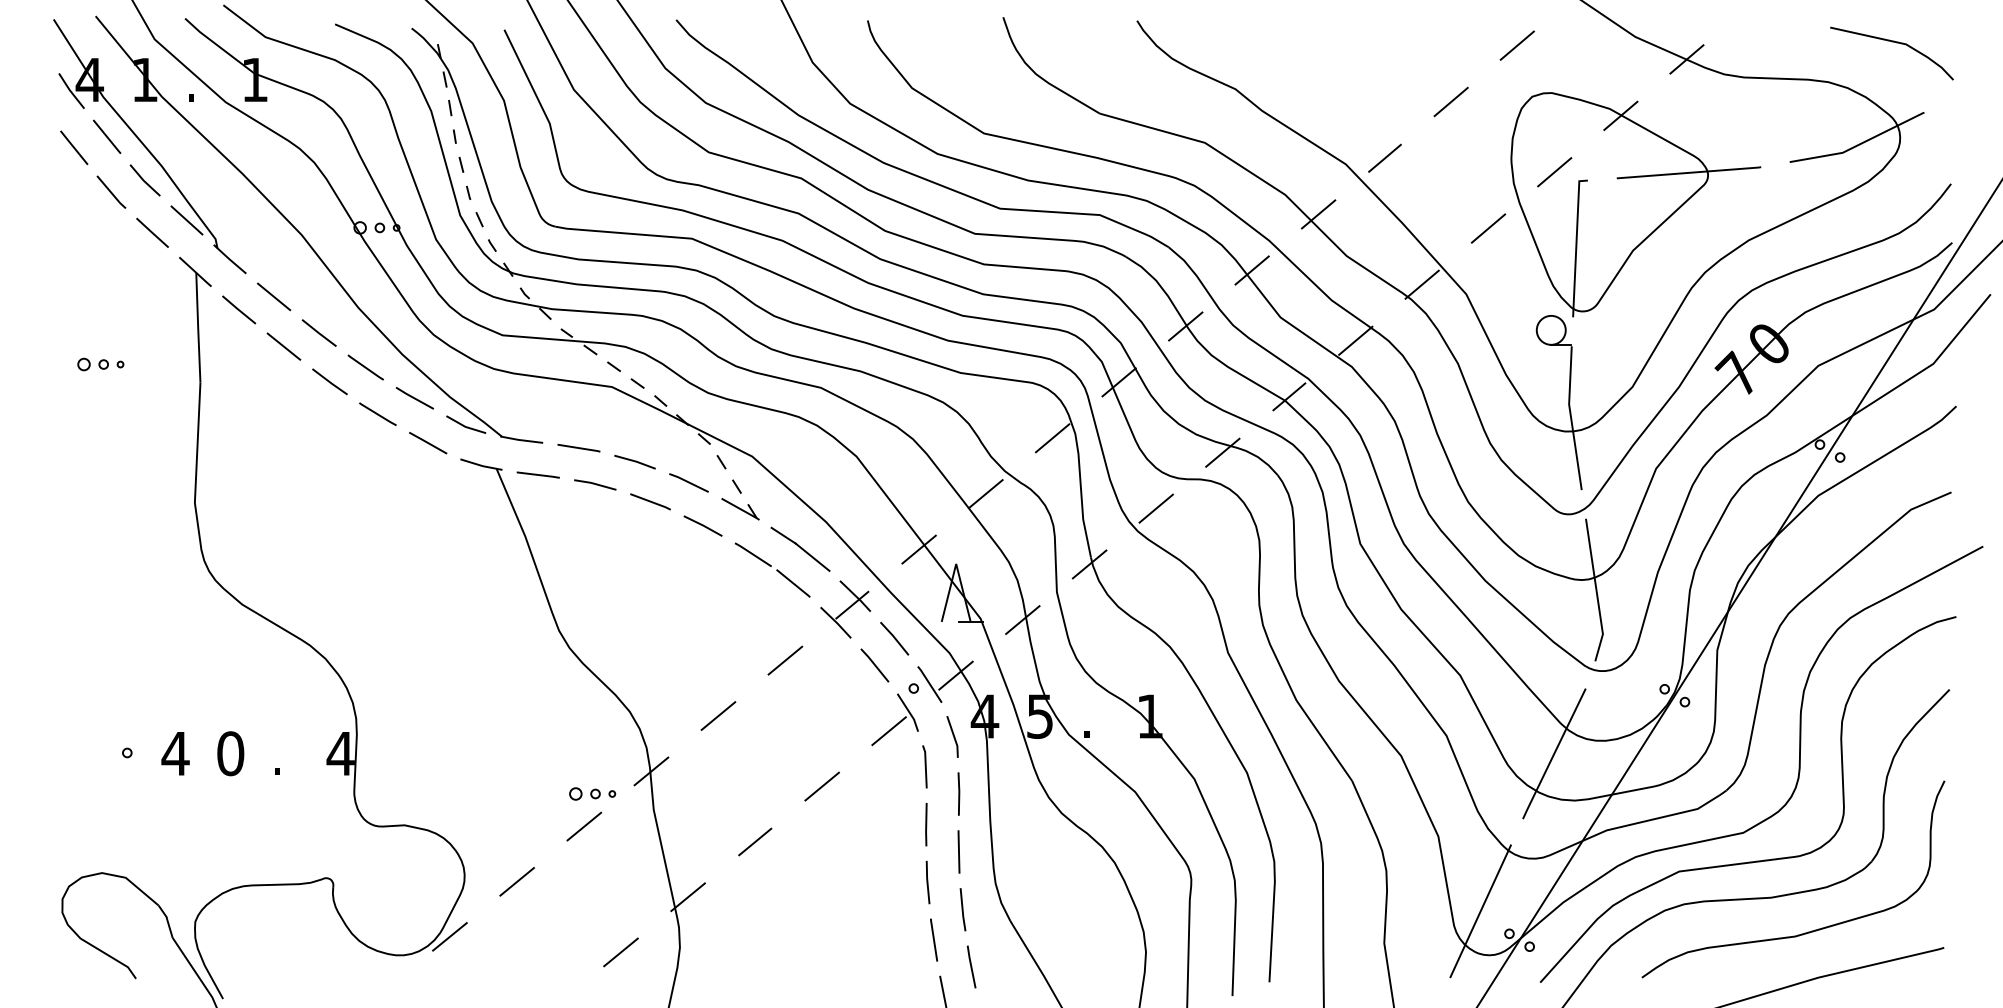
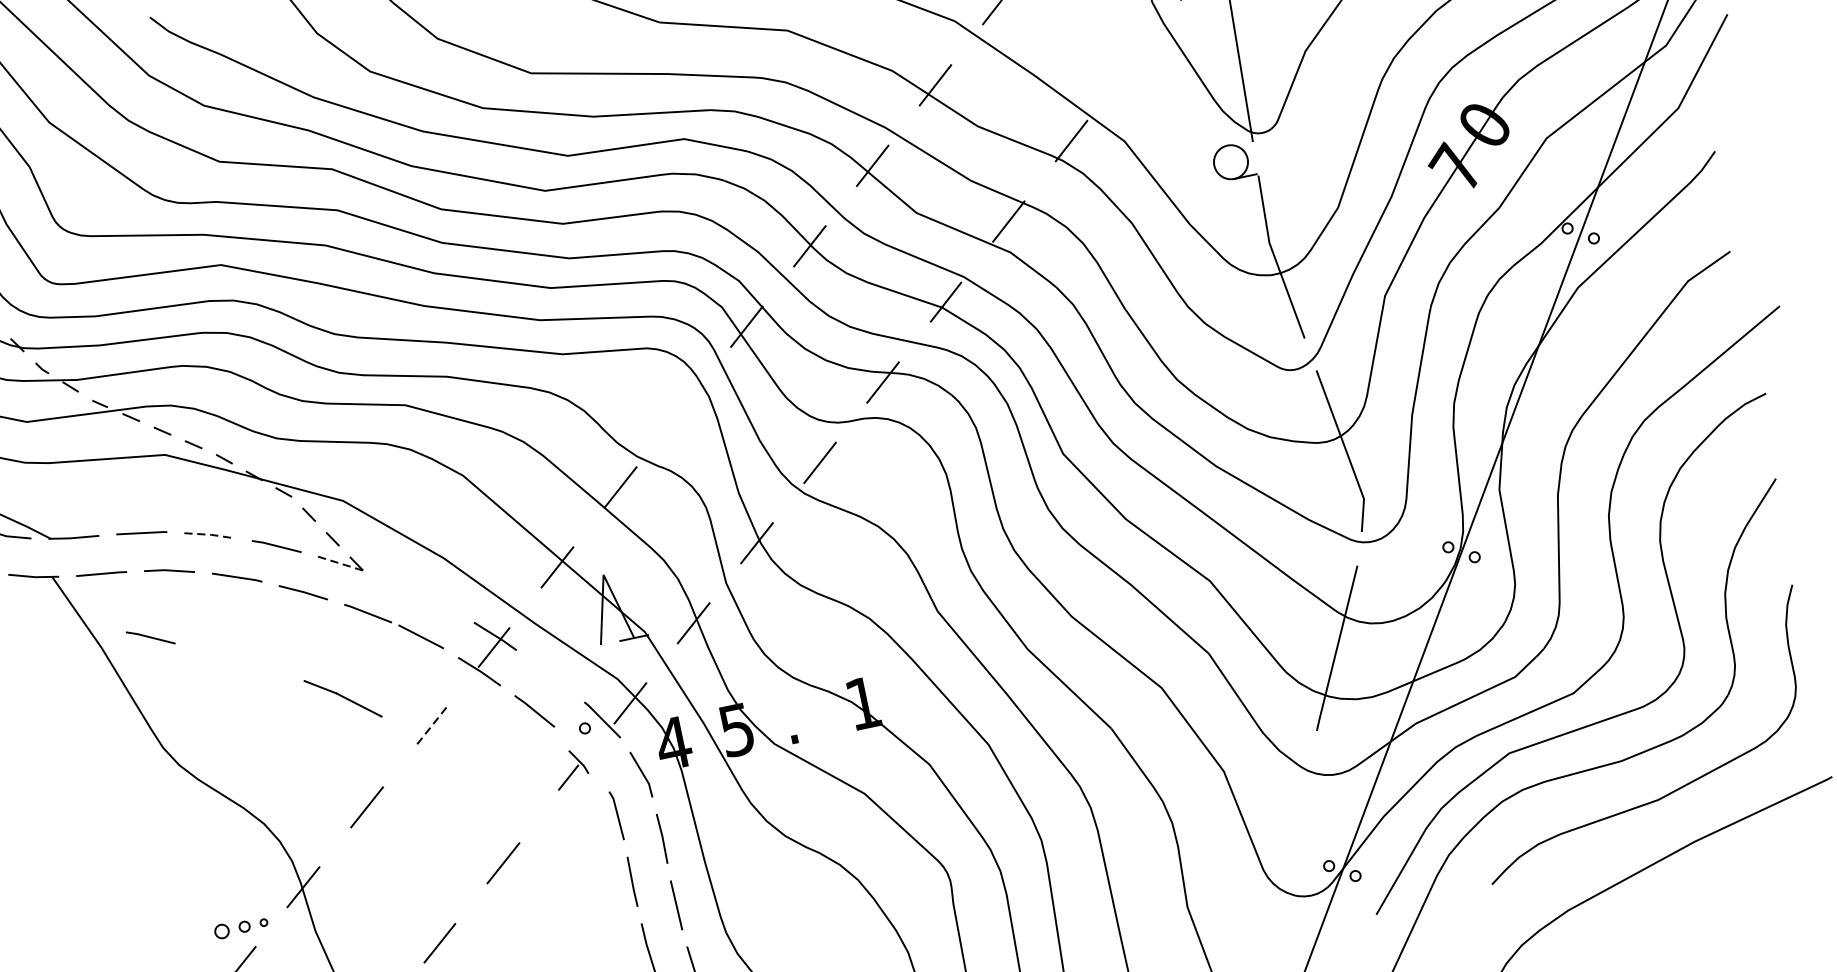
line: (1488, 228) -> (1134, 60), removed
line: (1052, 438) -> (683, 407), removed
line: (635, 461) -> (210, 534), solid -> dashed
line: (741, 509) -> (343, 564), solid -> dashed
line: (567, 536) -> (150, 637), added
part: (800, 548) -> (342, 697), moved
line: (894, 638) -> (550, 675), removed
line: (785, 660) -> (430, 727), solid -> dashed
part: (894, 719) -> (570, 768), size x0.6
line: (1480, 911) -> (1290, 847), removed

